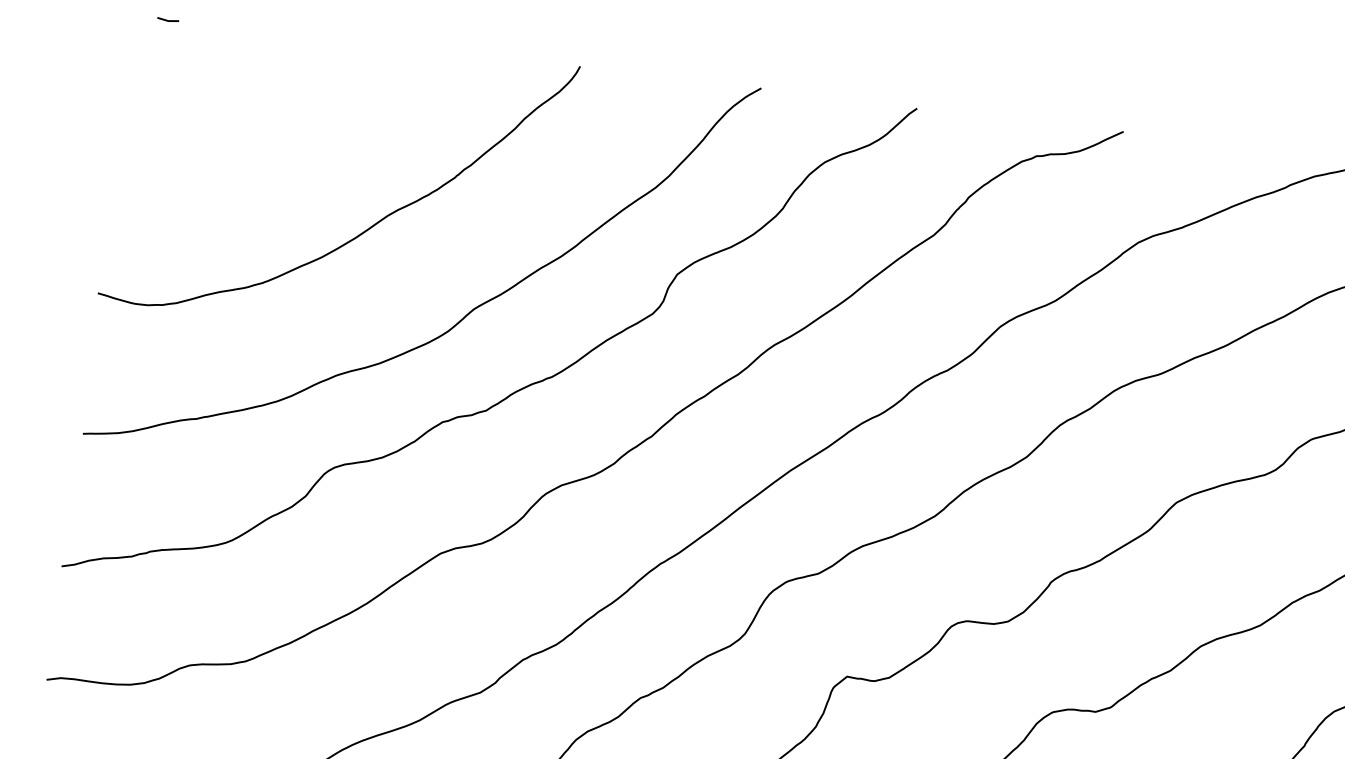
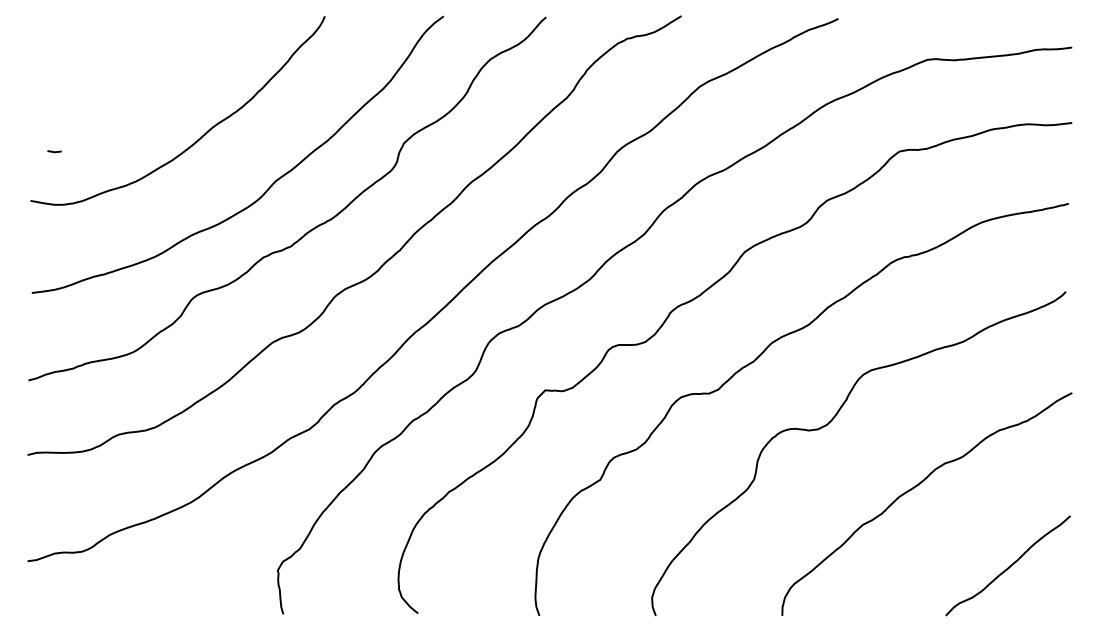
line: (168, 19) -> (54, 151), moved

